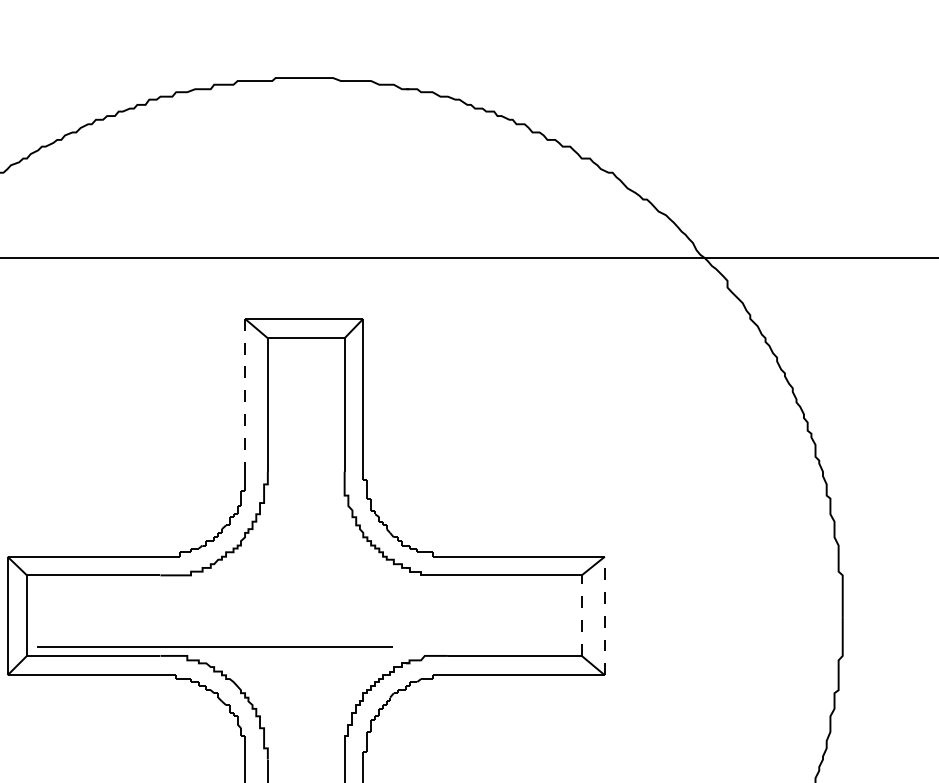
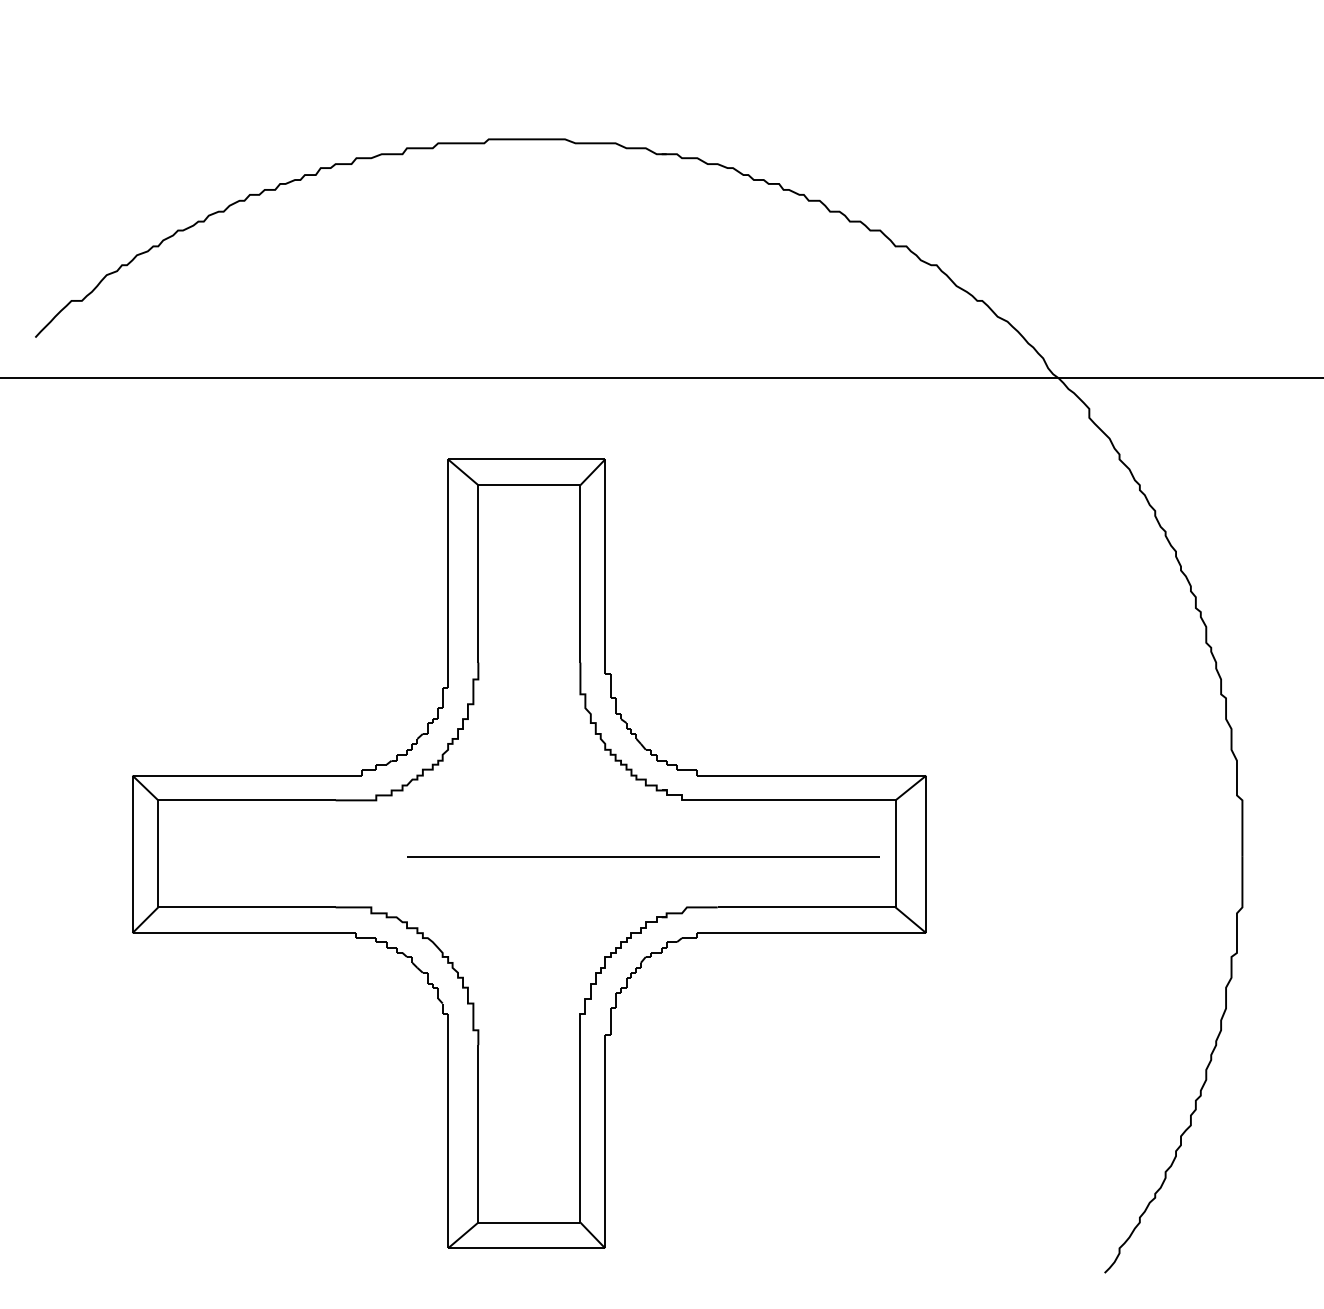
line: (245, 395) -> (448, 561), dashed -> solid
line: (581, 615) -> (895, 853), dashed -> solid
line: (605, 616) -> (926, 854), dashed -> solid
line: (214, 646) -> (643, 856), moved

